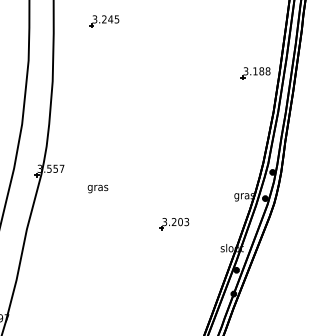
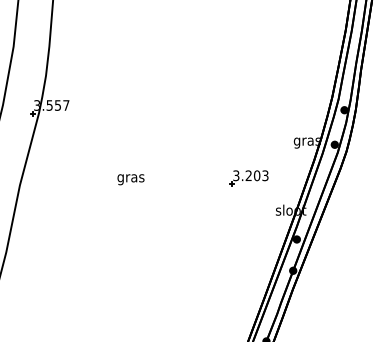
text: (97, 188) -> (130, 179), moved
part: (174, 224) -> (249, 179), moved

